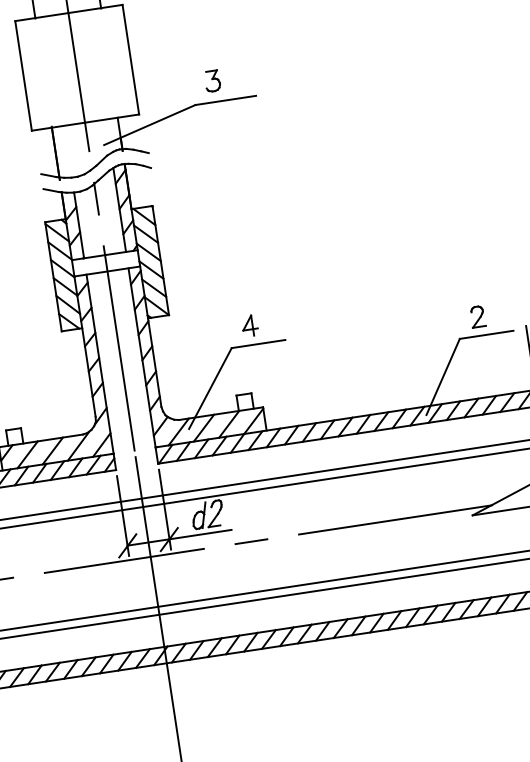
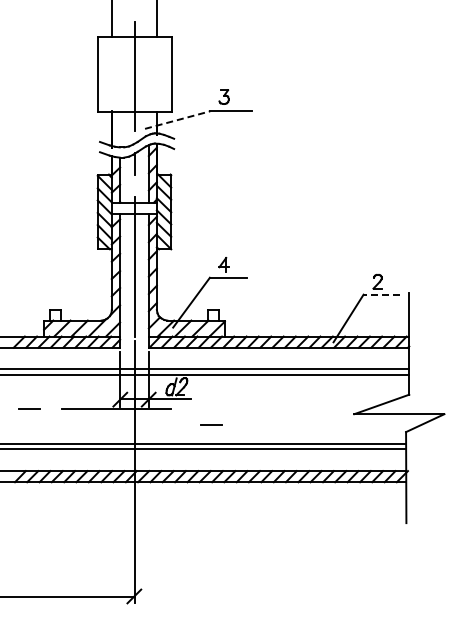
line: (149, 125) -> (177, 120), solid -> dashed
line: (485, 334) -> (381, 294), solid -> dashed
line: (395, 519) -> (302, 409), removed
line: (251, 540) -> (211, 424), moved

